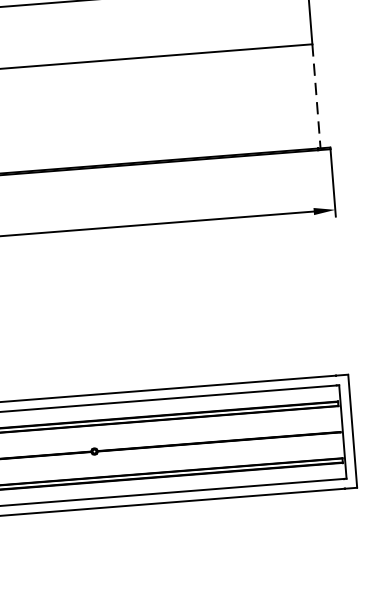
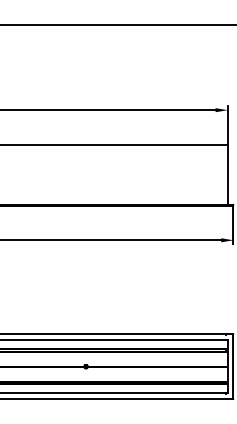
line: (315, 97) -> (227, 175), dashed -> solid

